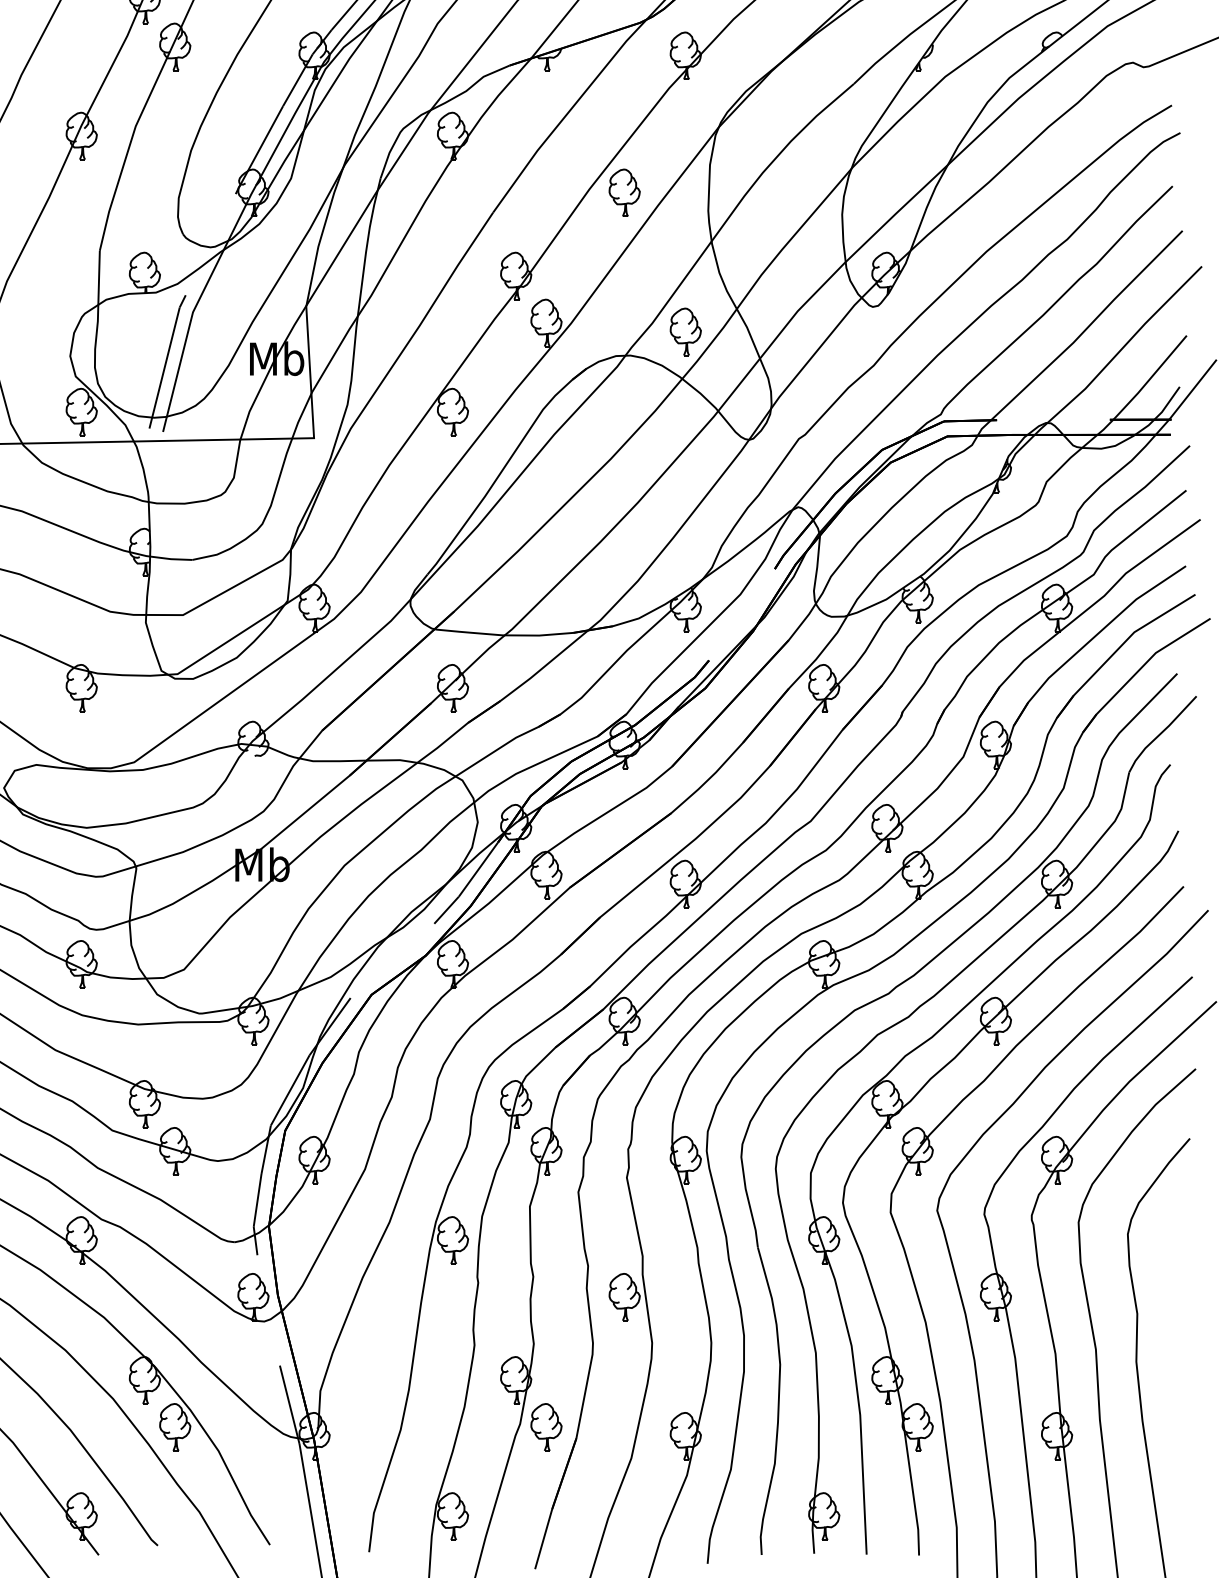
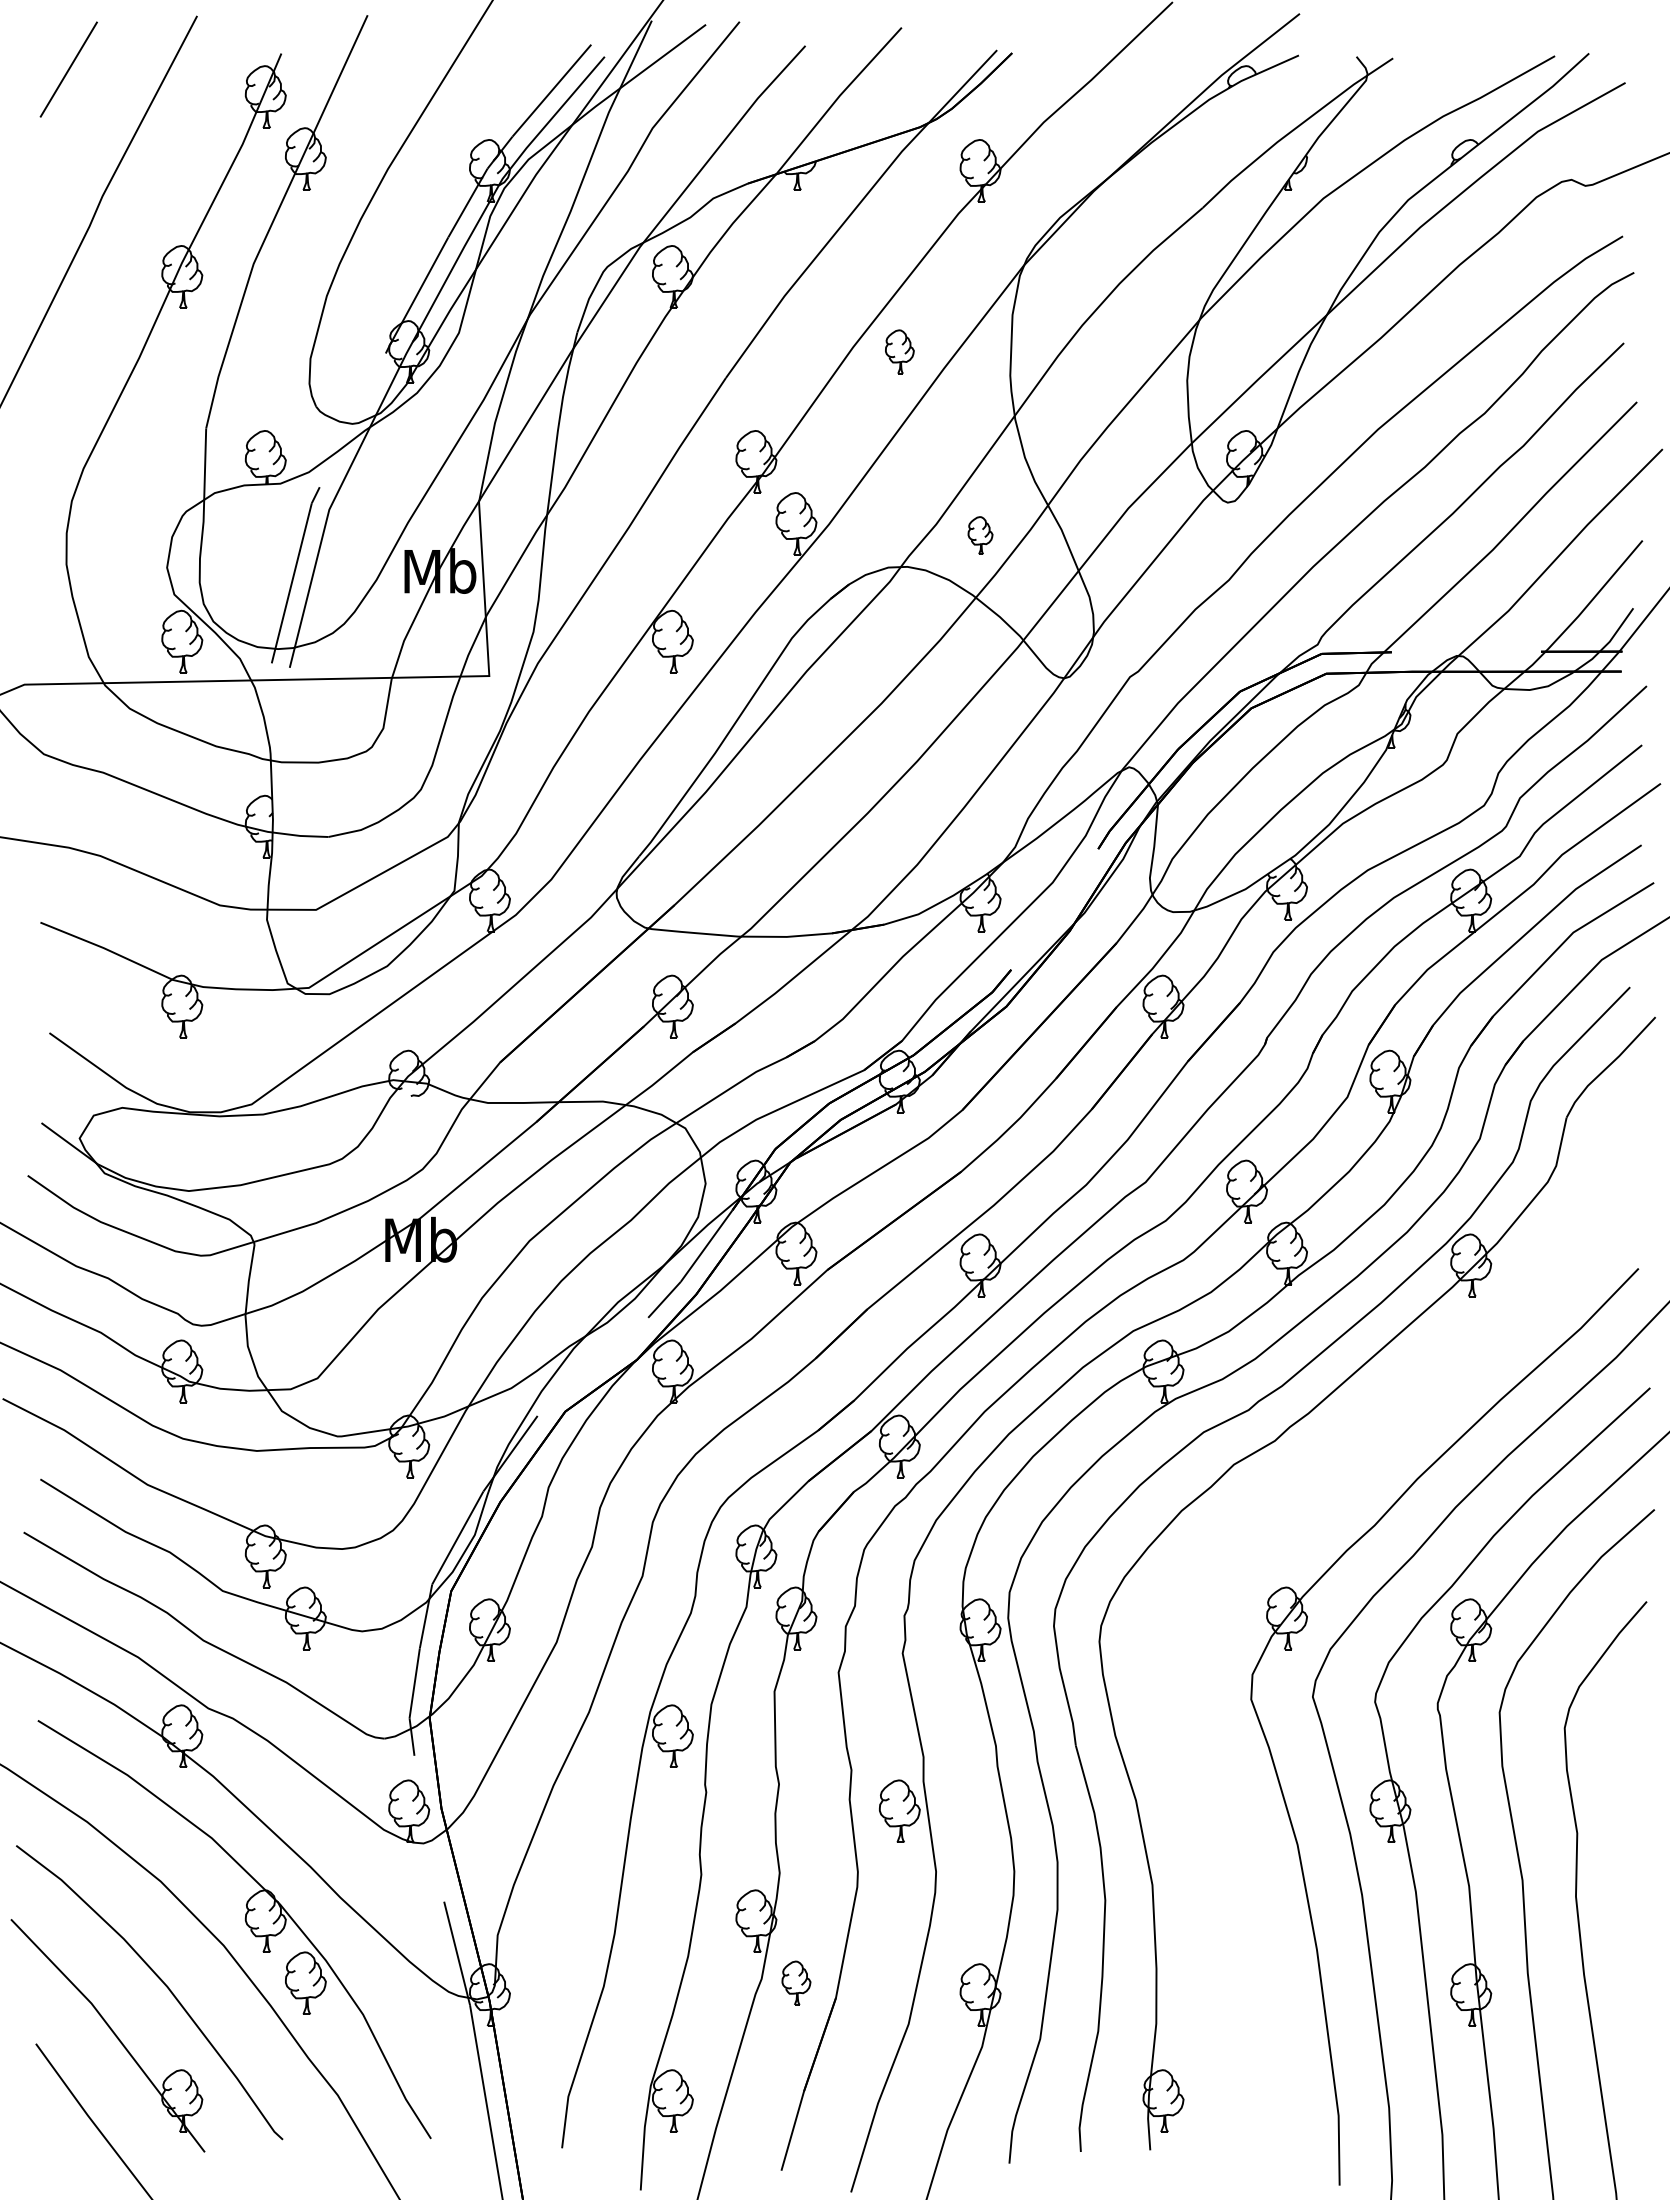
part: (624, 192) -> (899, 351), size x0.7
part: (685, 331) -> (980, 535), size x0.6
part: (921, 1090) -> (1292, 1537), removed
part: (546, 1426) -> (796, 1982), size x0.7

